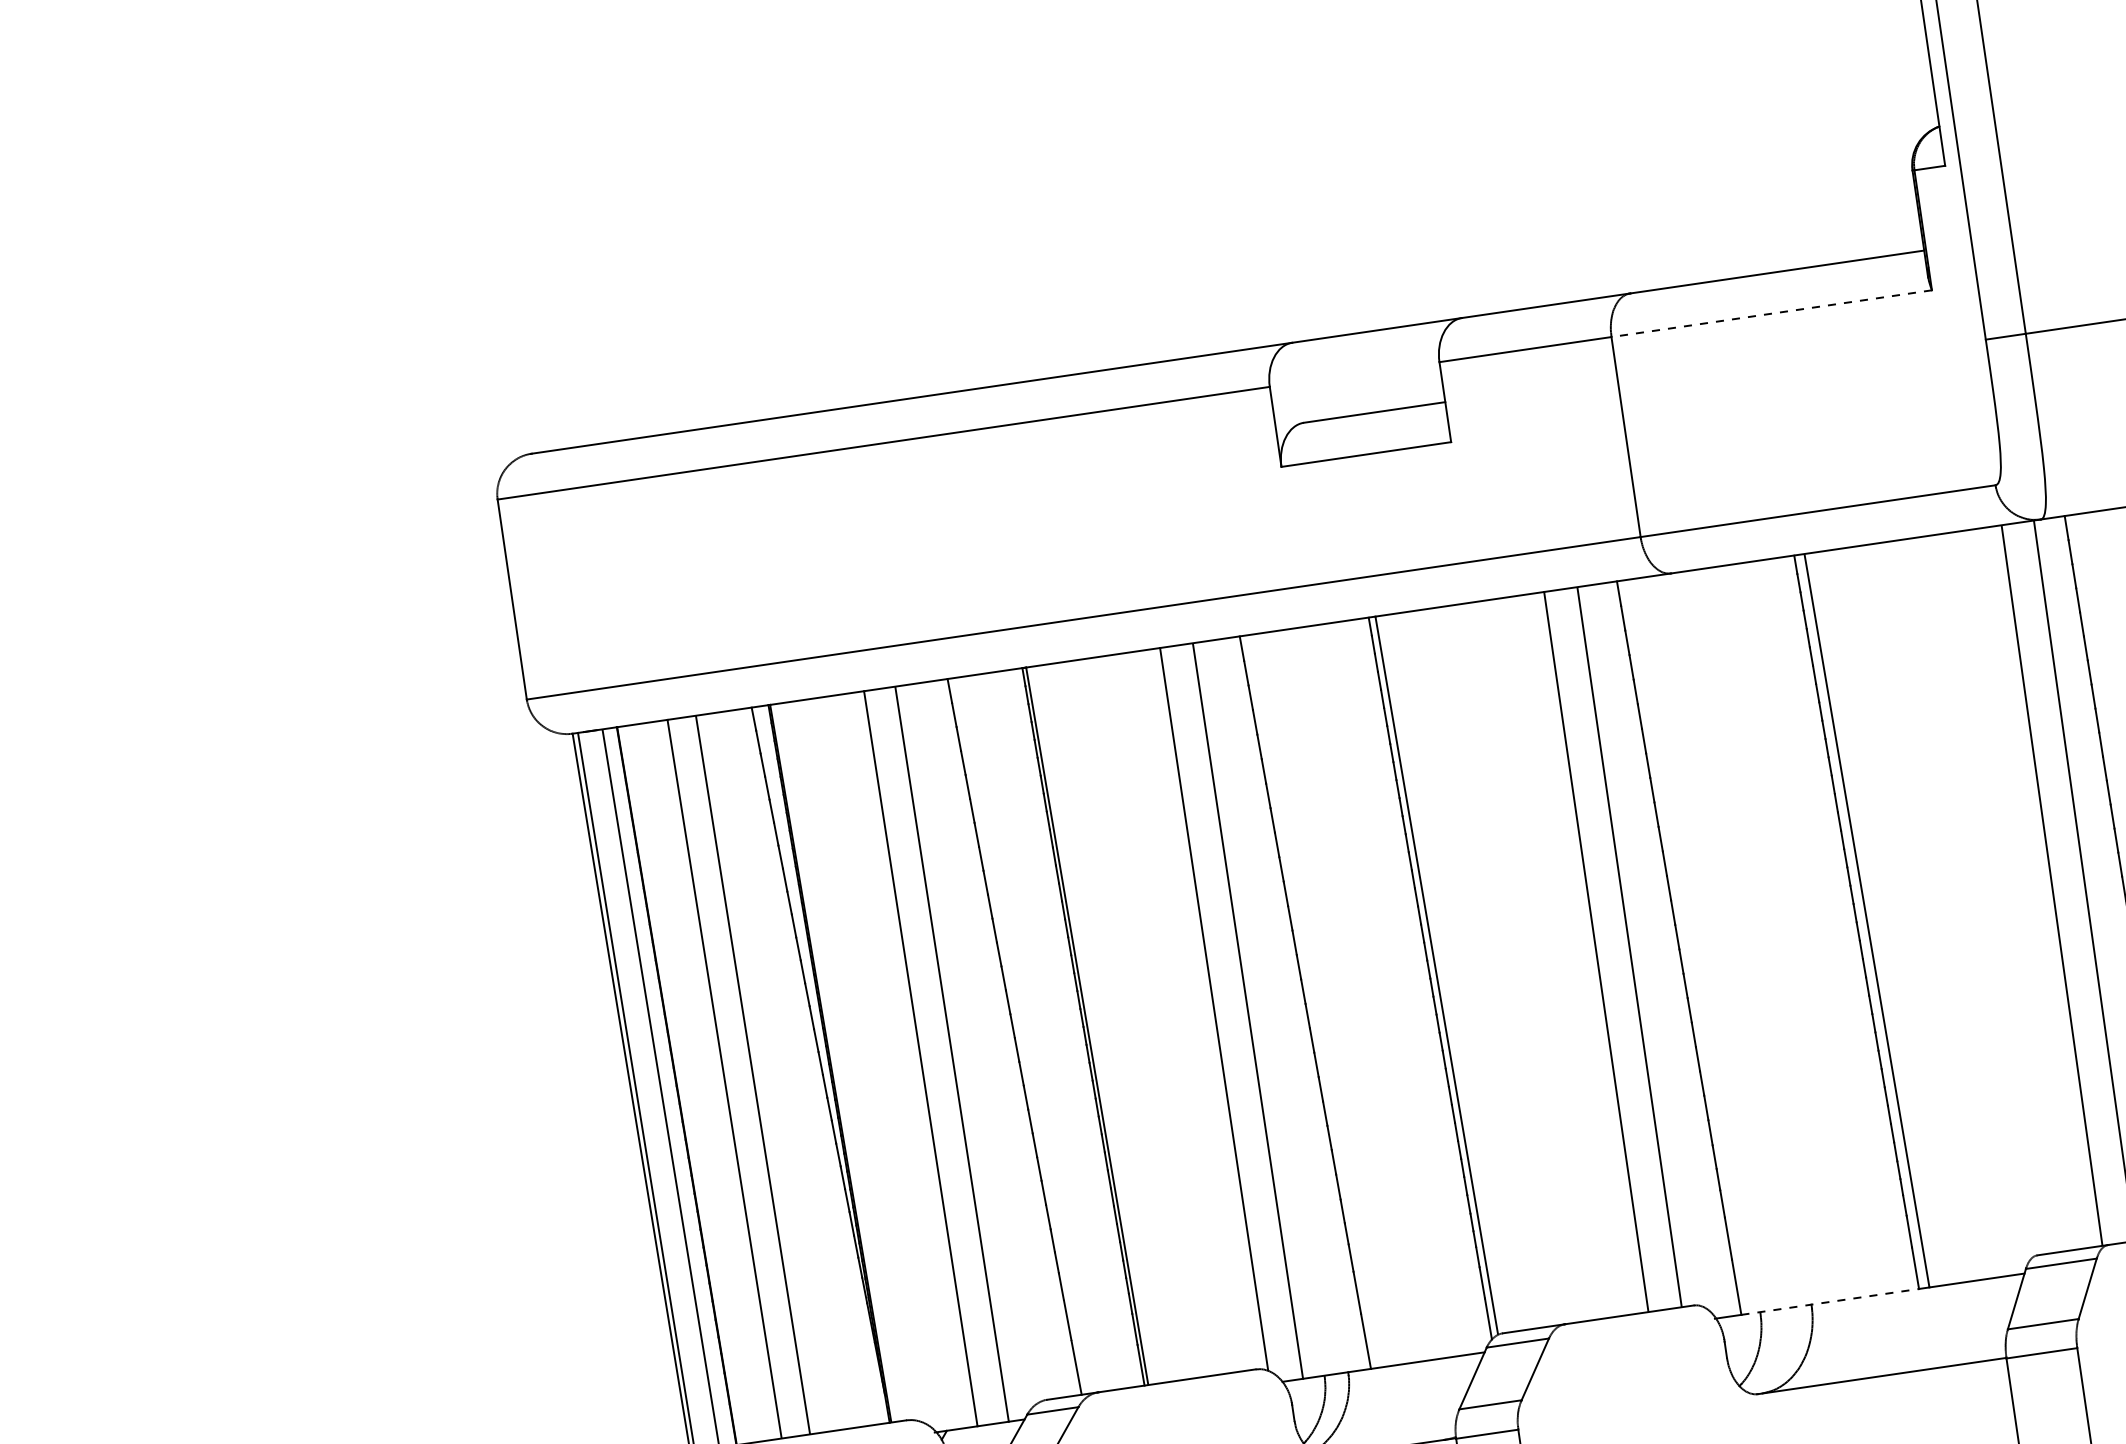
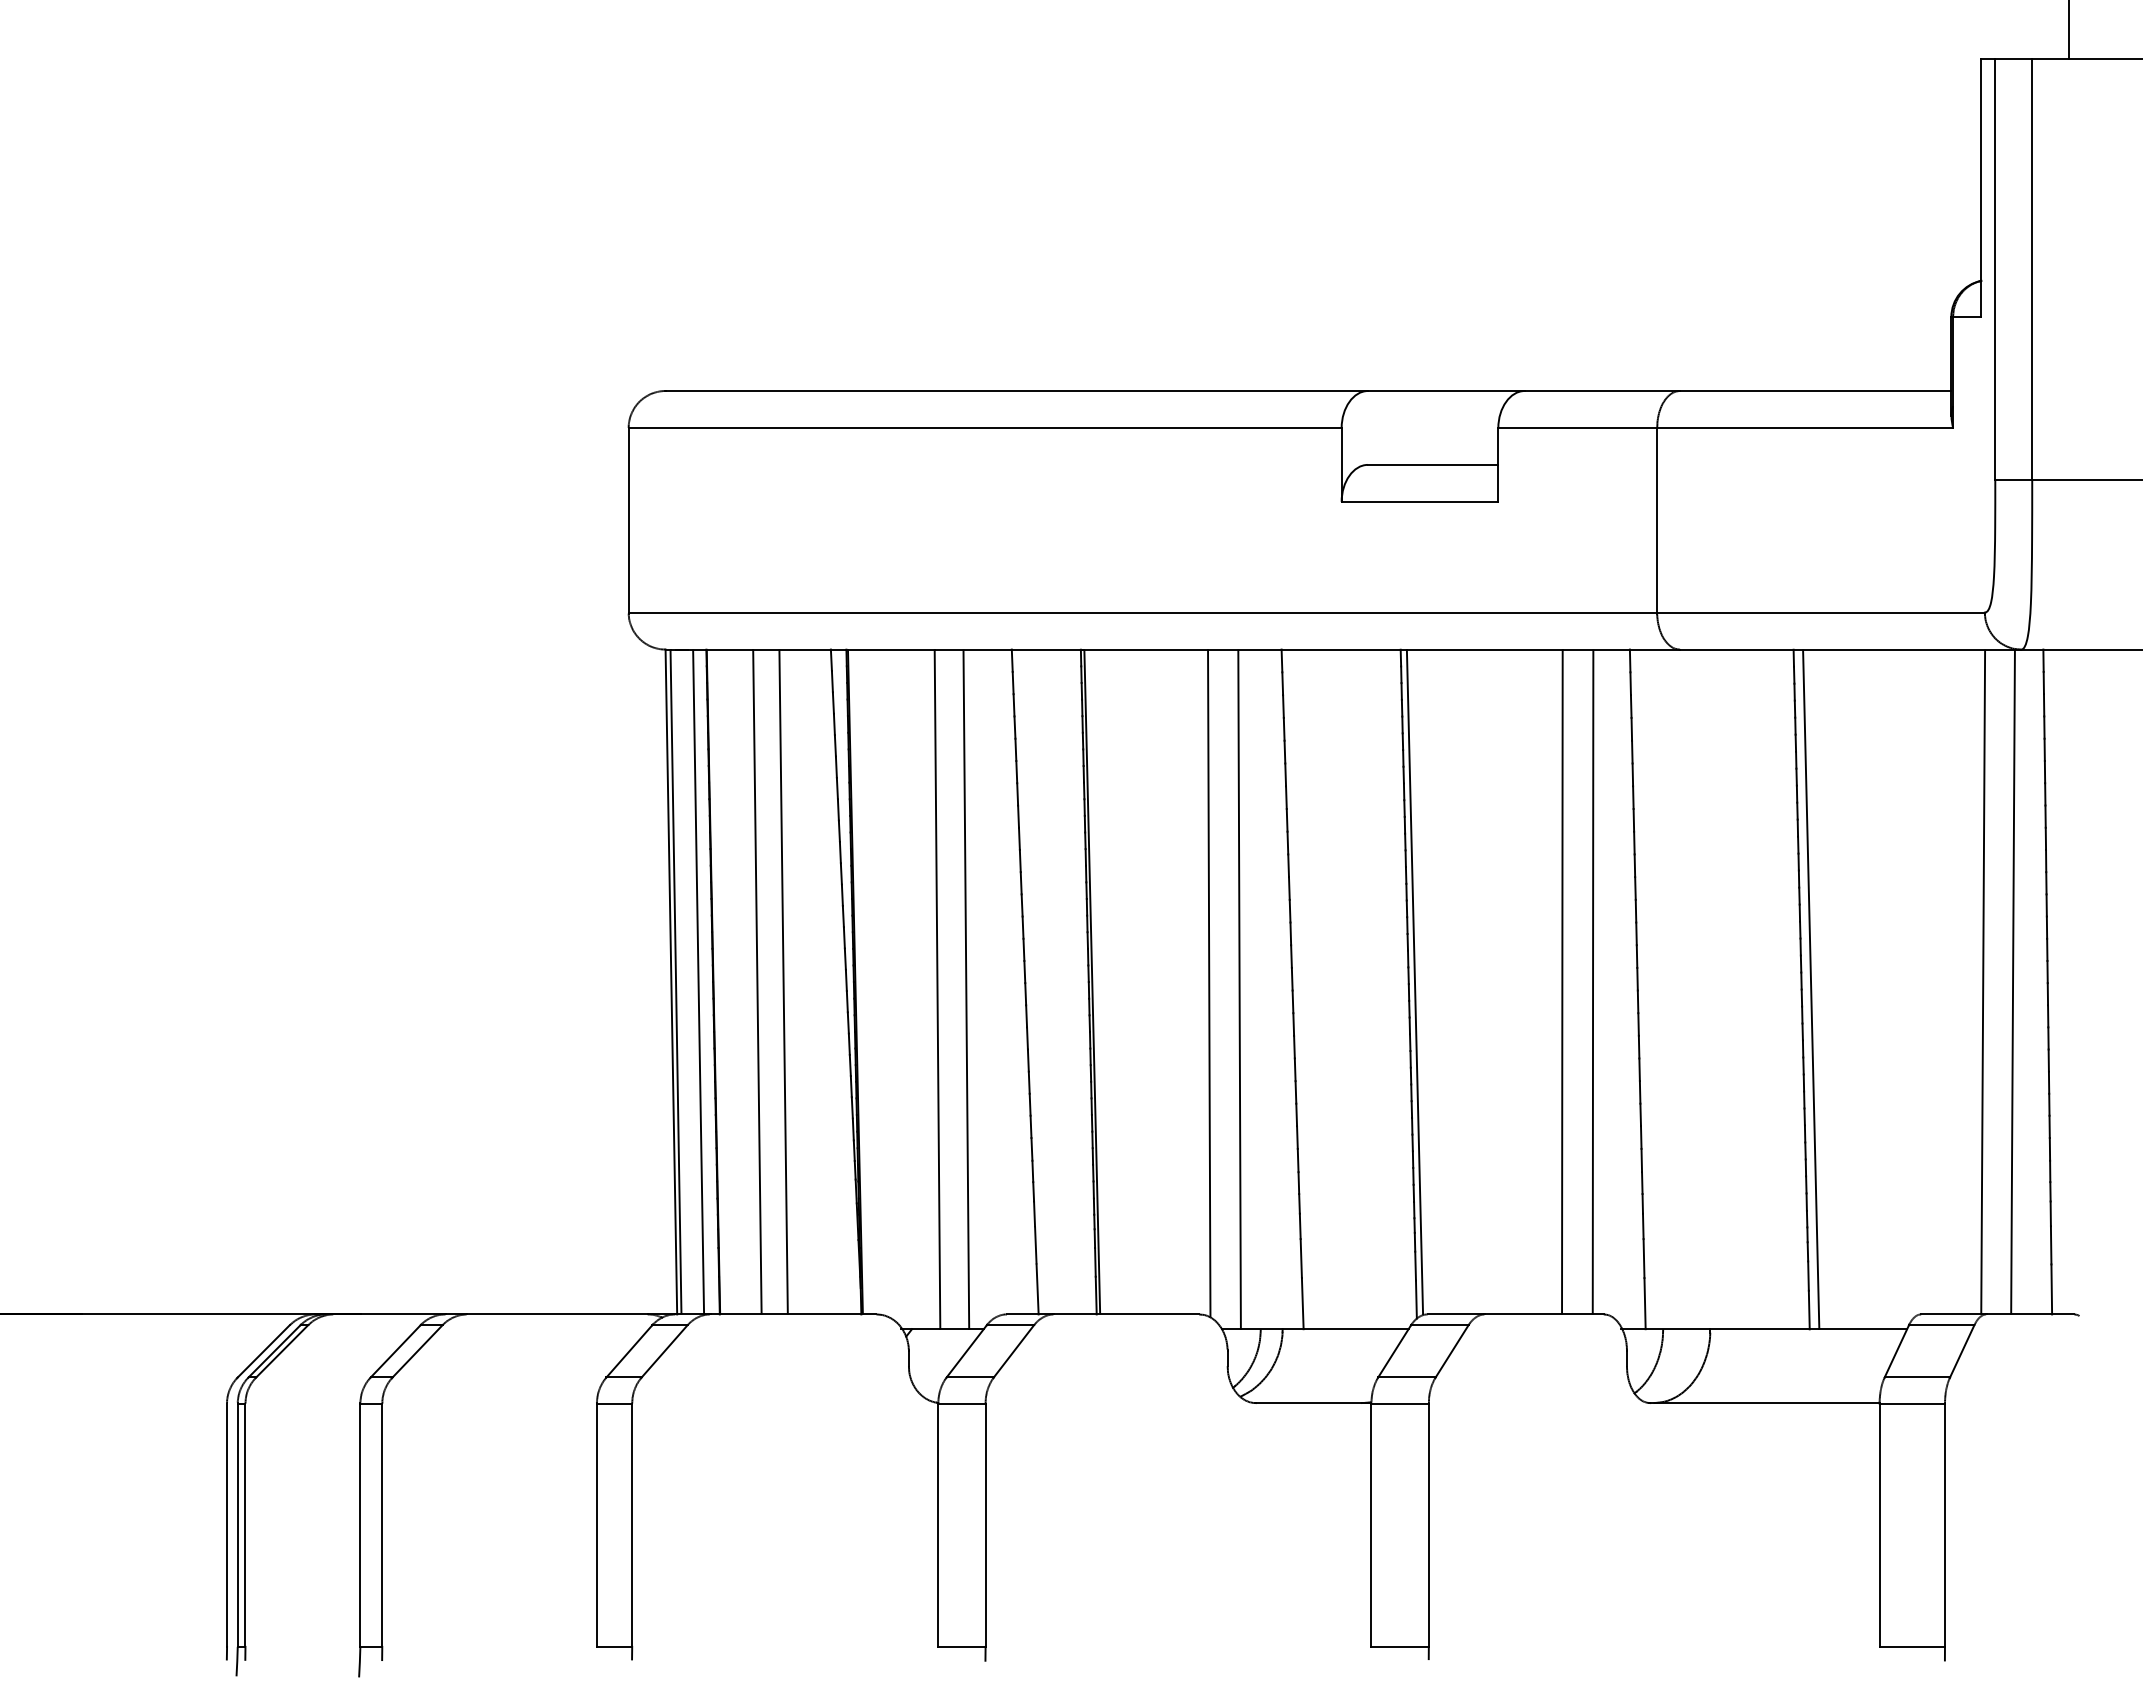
line: (1772, 313) -> (1805, 427), dashed -> solid
line: (1831, 1302) -> (1728, 1329), dashed -> solid

